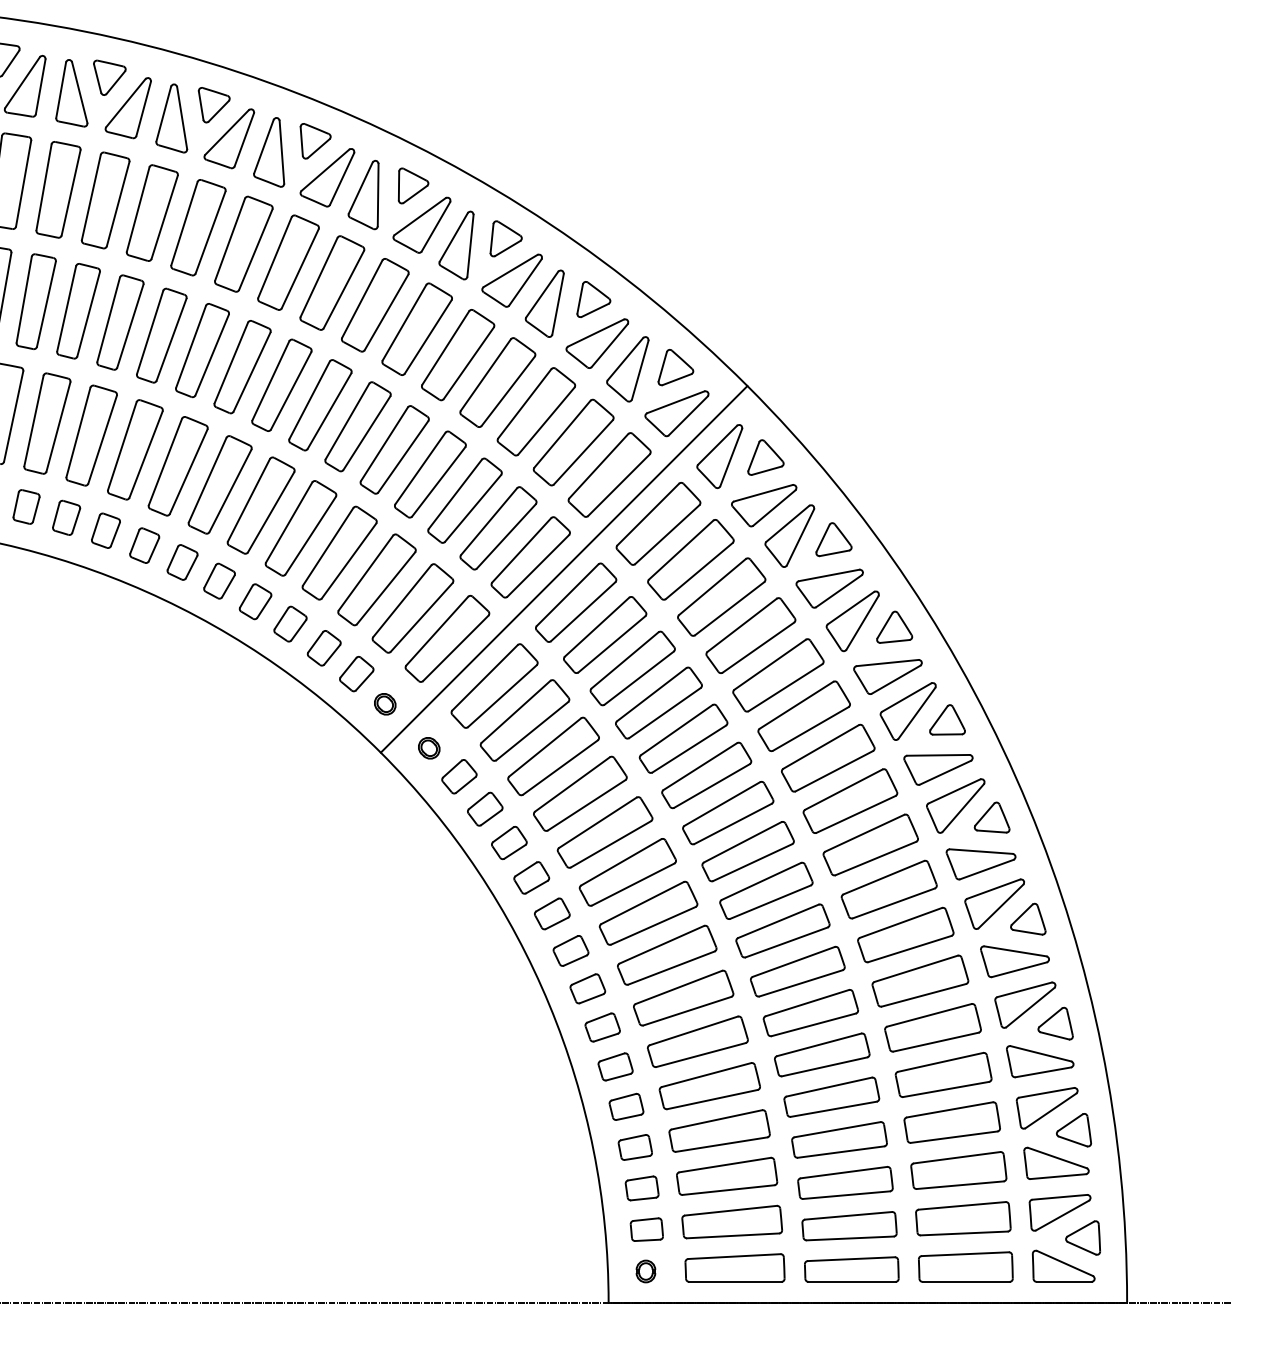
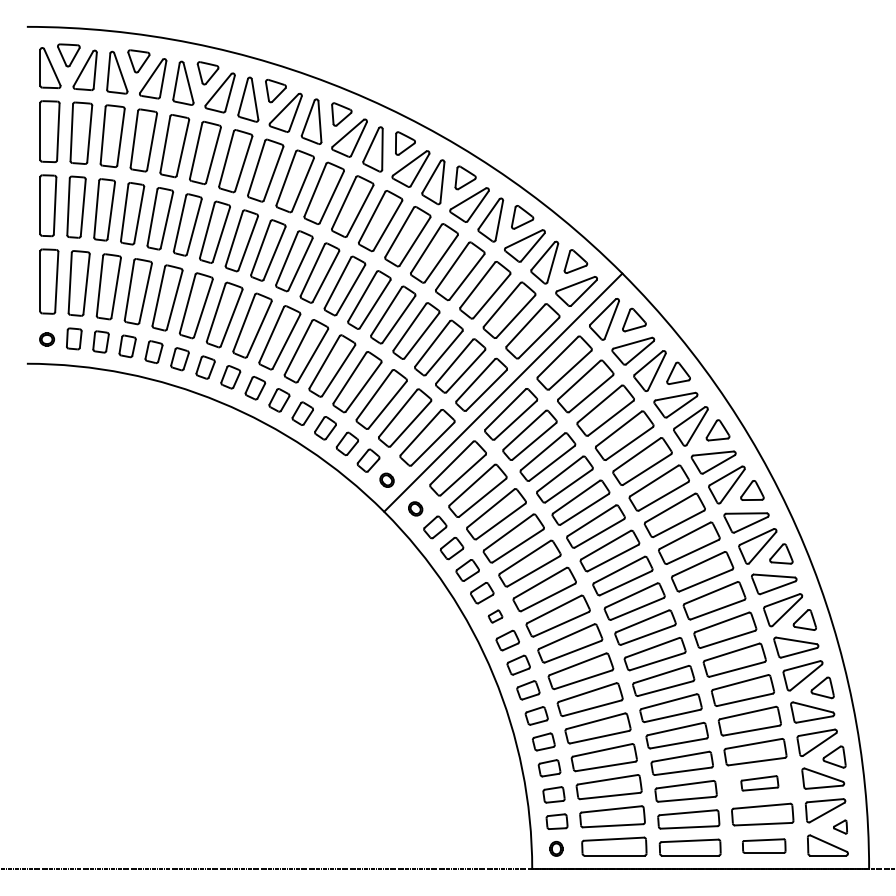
part: (552, 913) -> (495, 616), size x0.6
part: (958, 1170) -> (759, 783), size x0.6
part: (1083, 1237) -> (840, 826), size x0.6
part: (964, 1266) -> (763, 845), size x0.7

